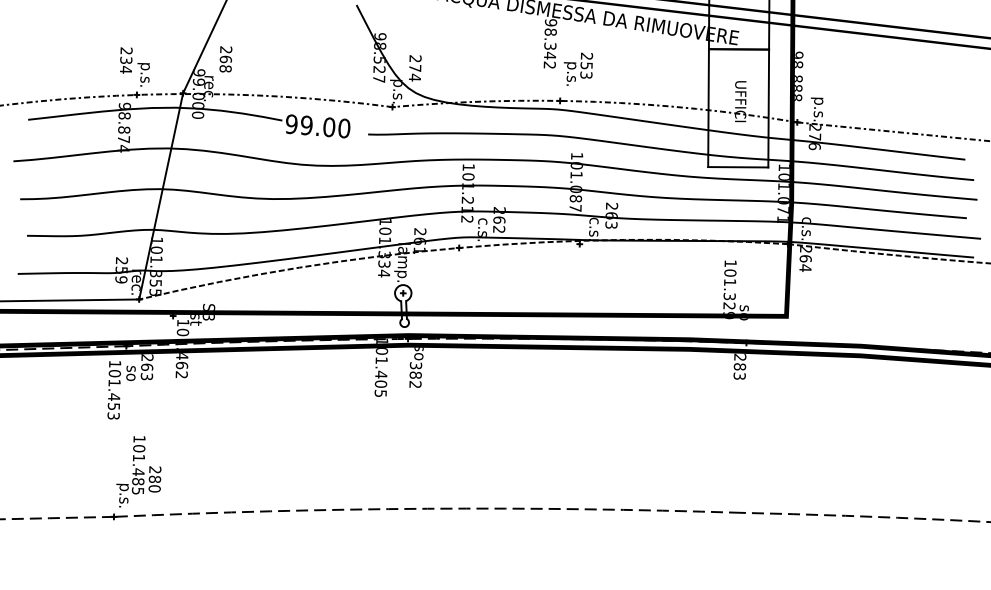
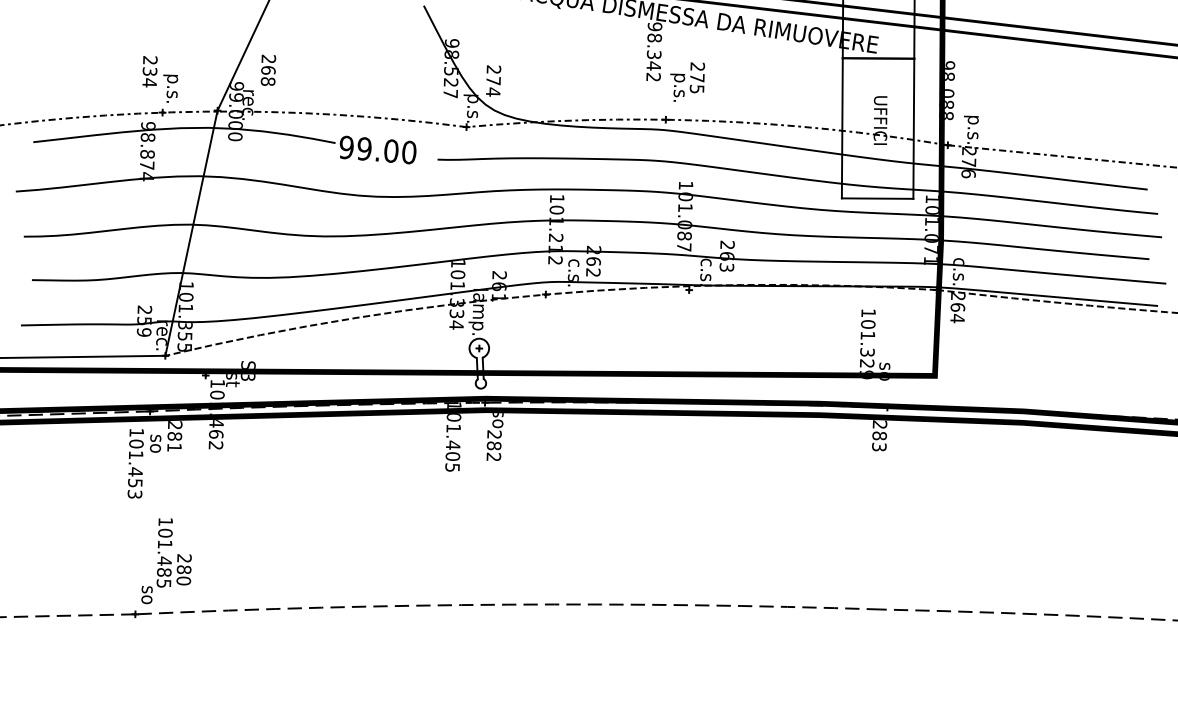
text: (586, 70) -> (697, 83), 253 -> 275
text: (798, 78) -> (949, 93), 98.888 -> 98.088
text: (415, 365) -> (493, 434), 382 -> 282
text: (146, 371) -> (174, 441), 263 -> 281
text: (122, 495) -> (145, 588), p.s. -> so

